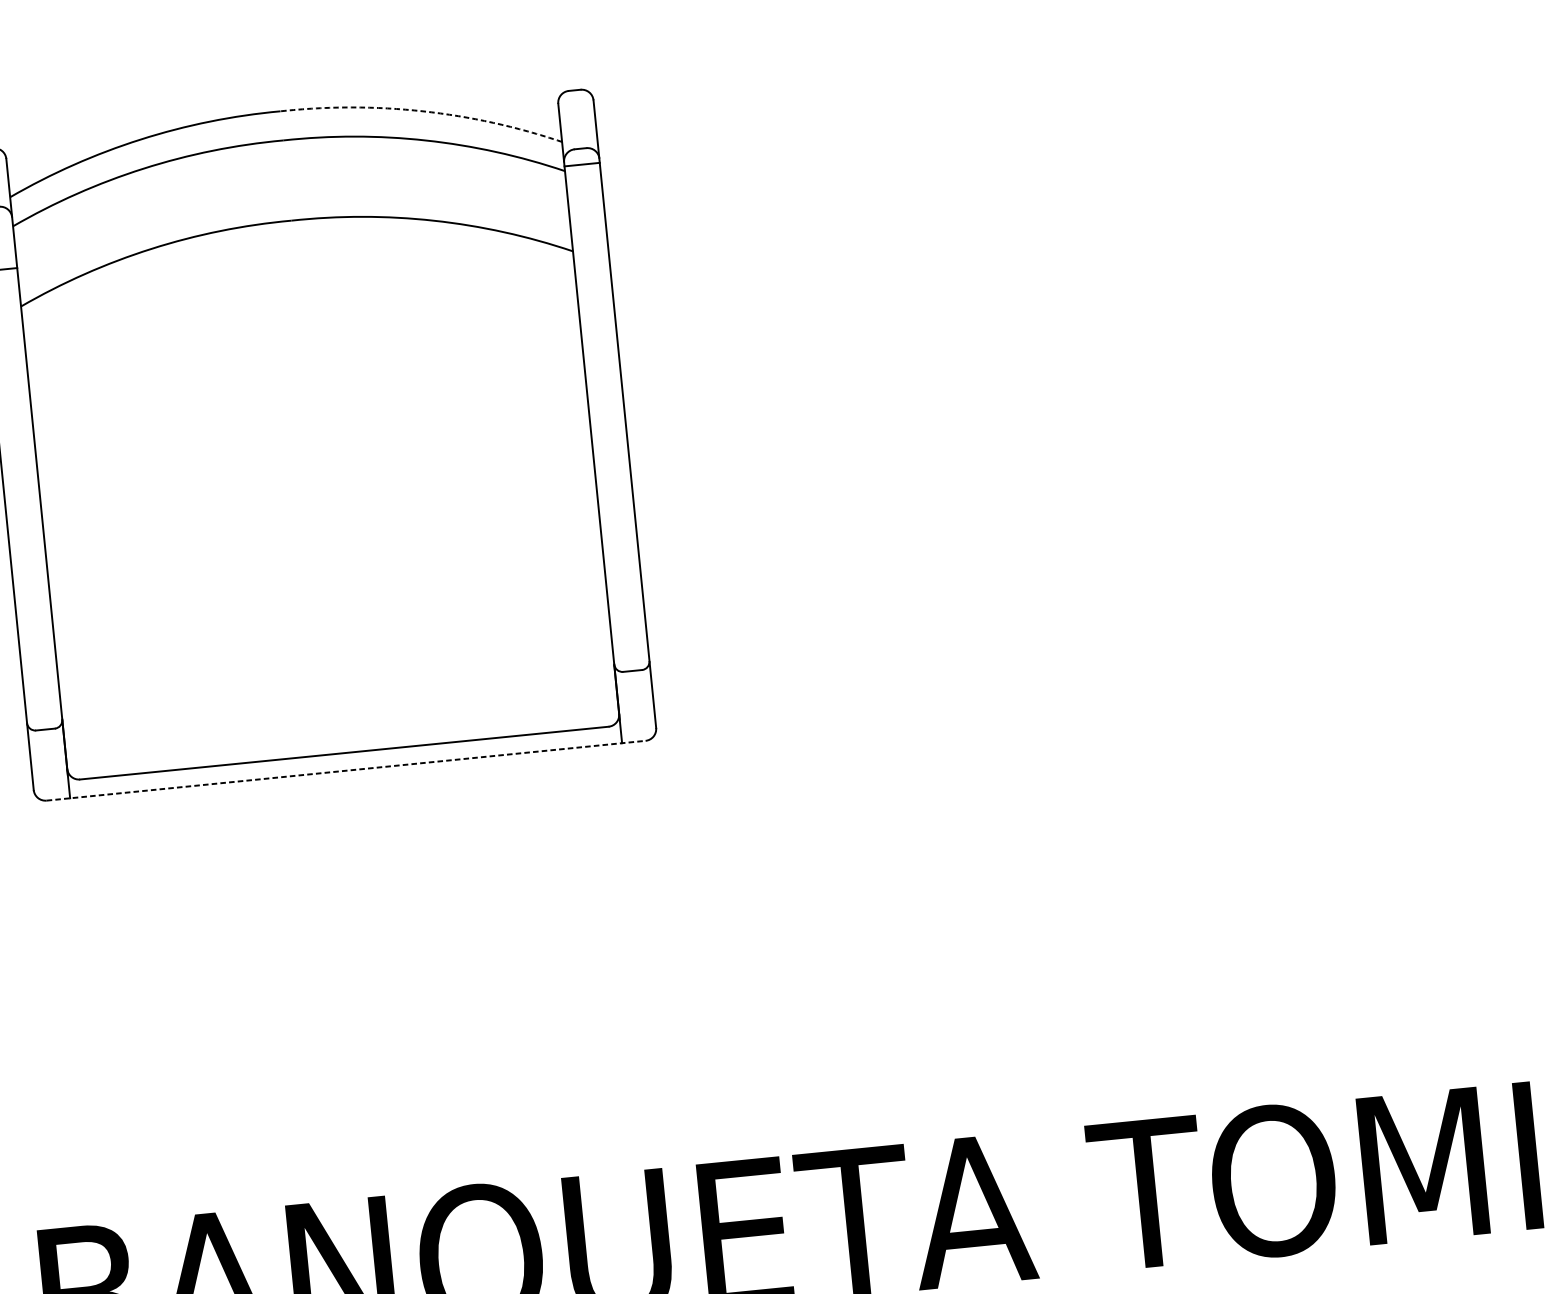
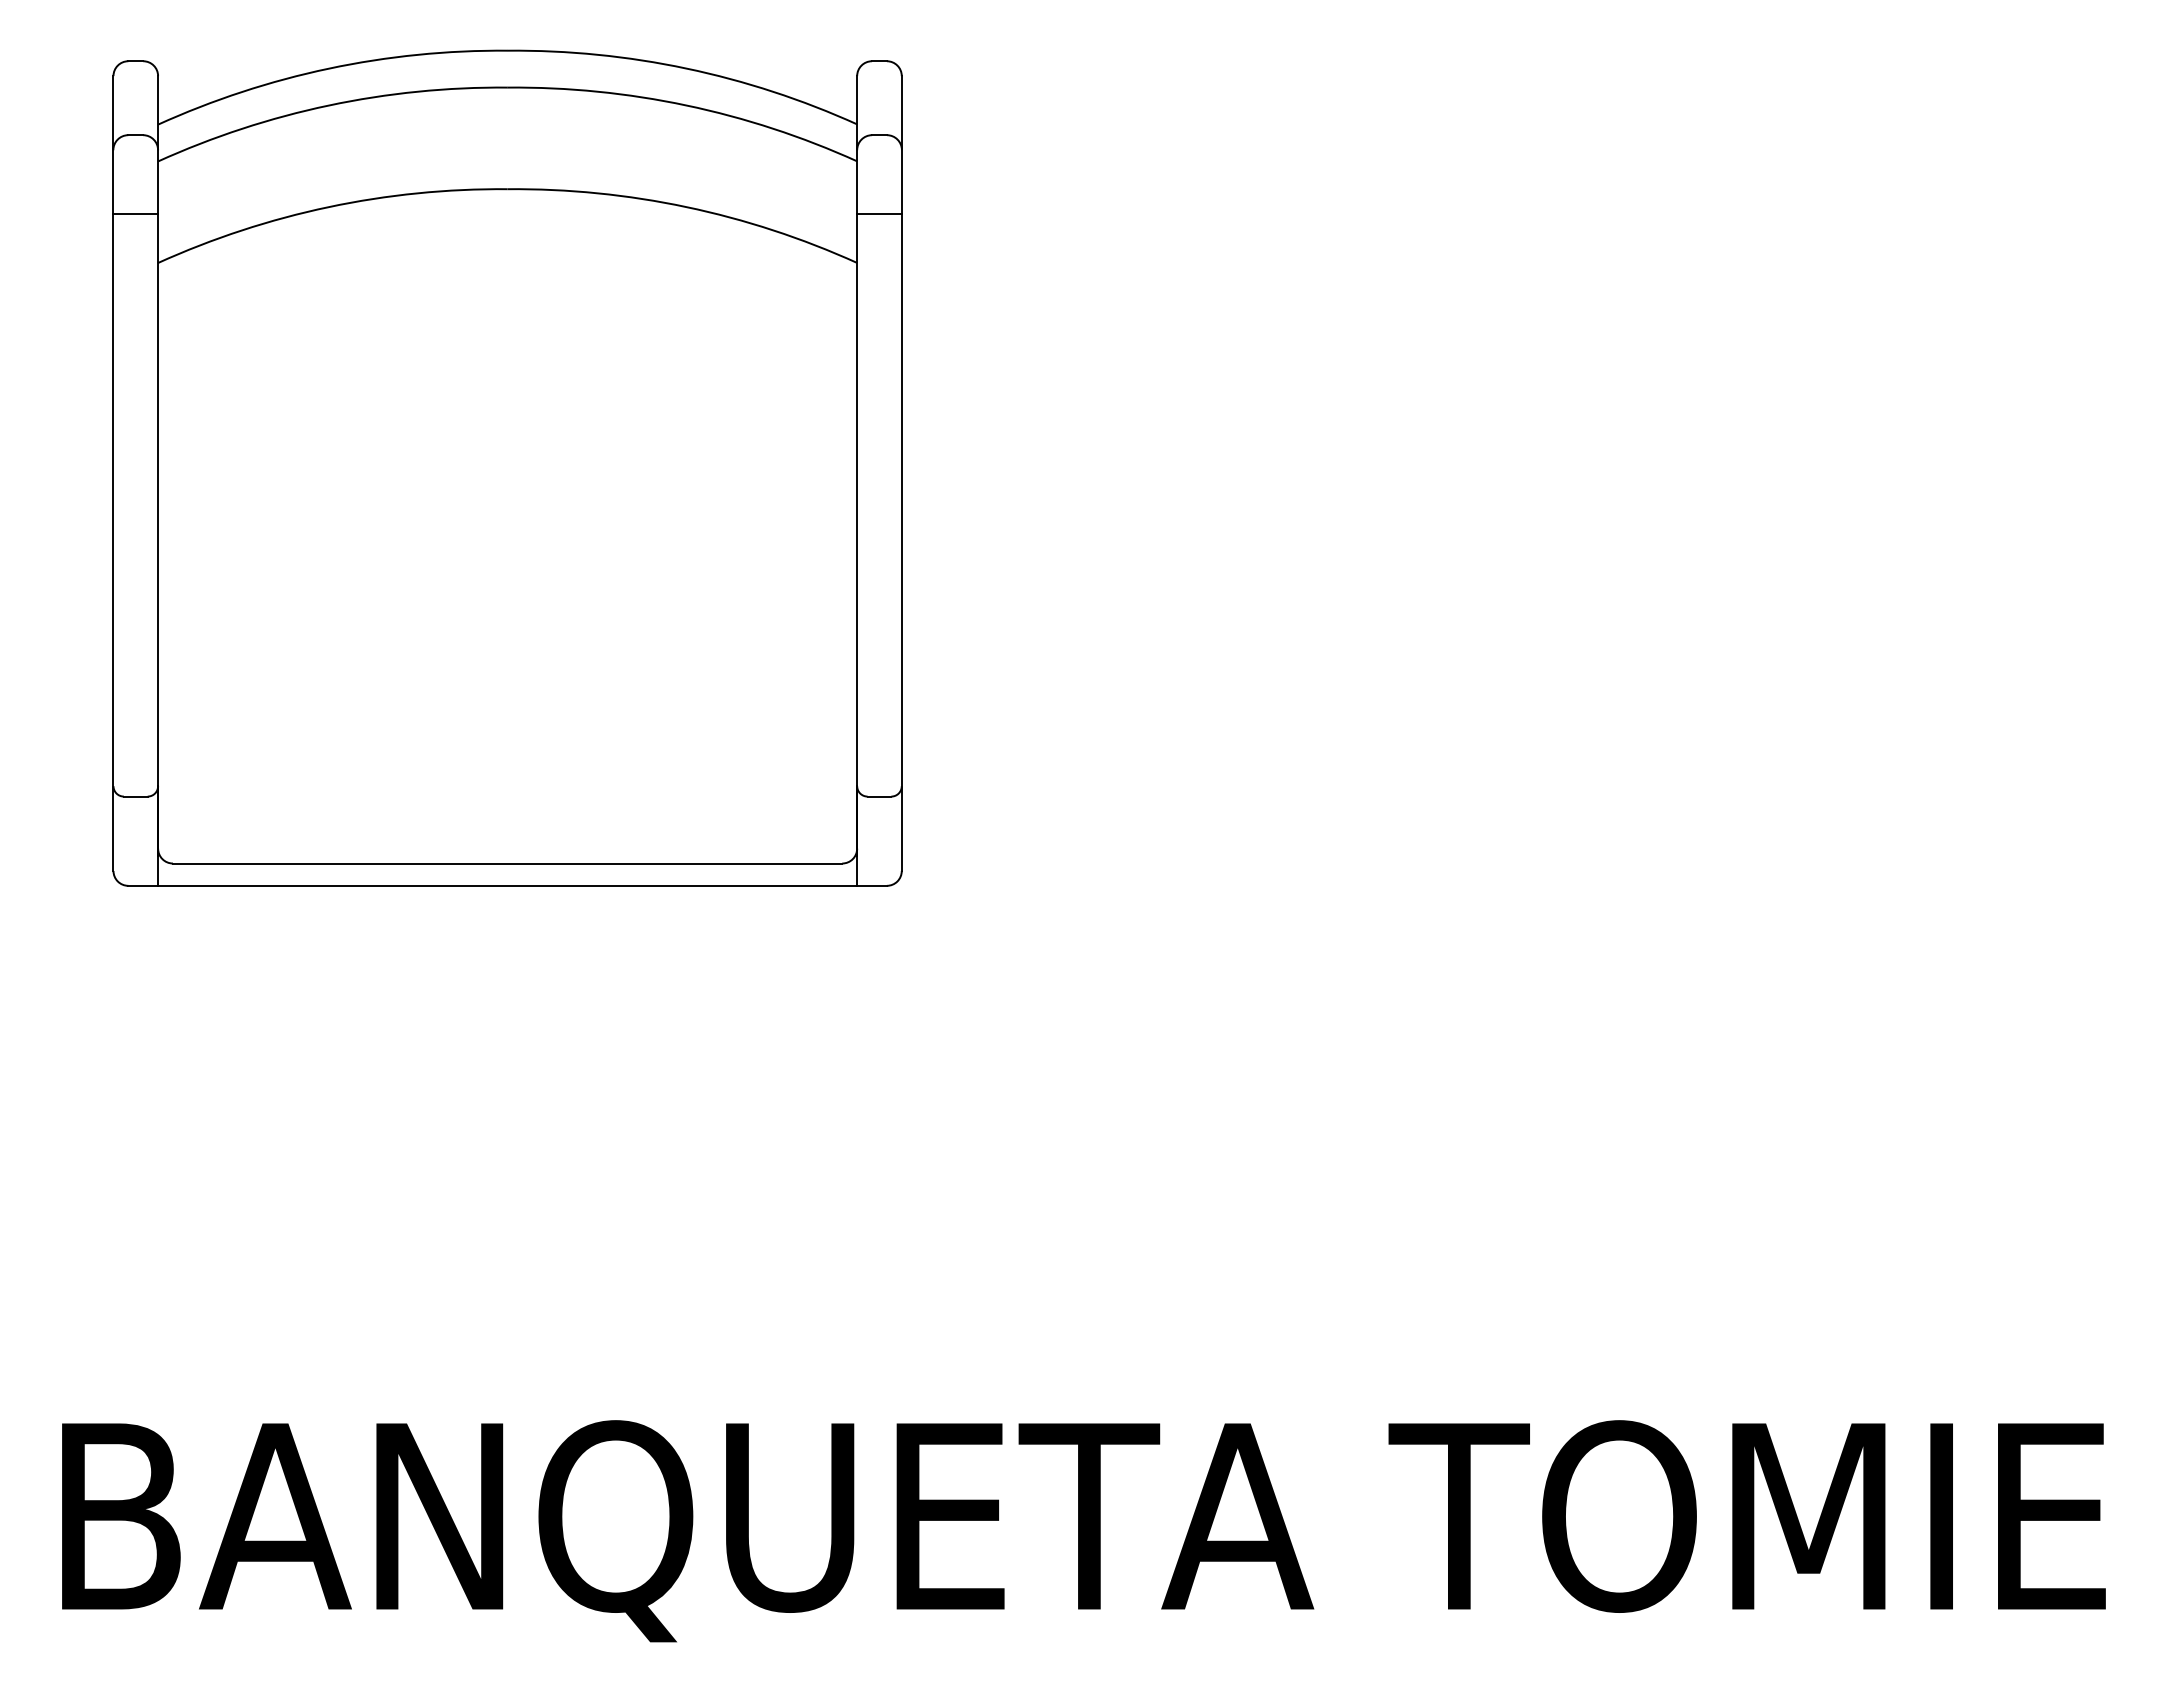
arc: (422, 111) -> (686, 68), dashed -> solid
line: (582, 164) -> (879, 214), moved
line: (346, 770) -> (508, 885), dashed -> solid

